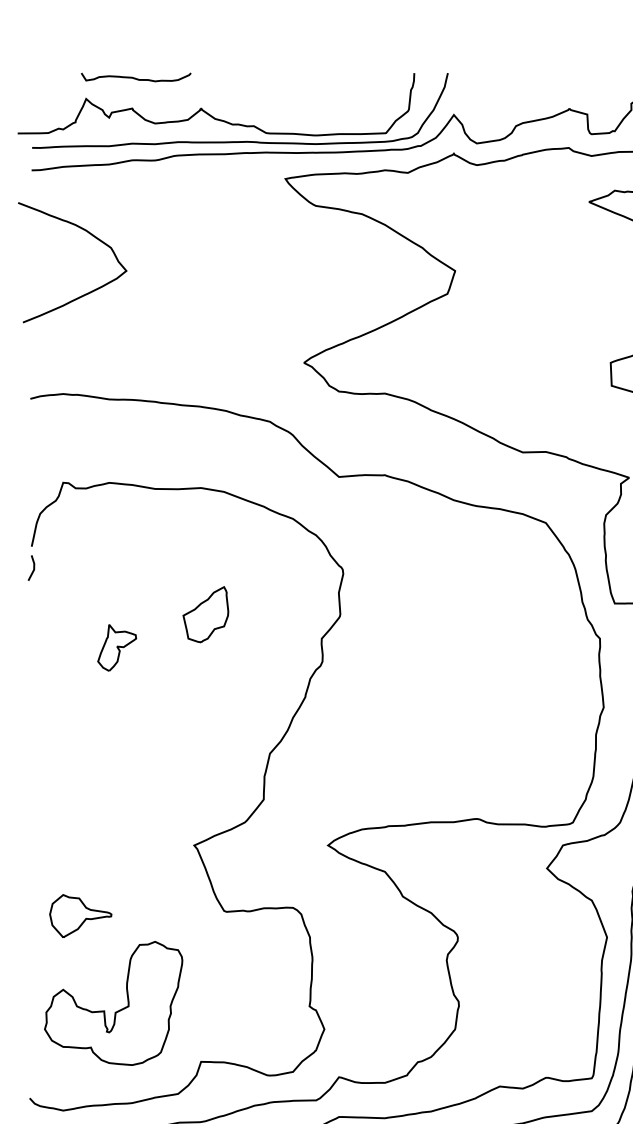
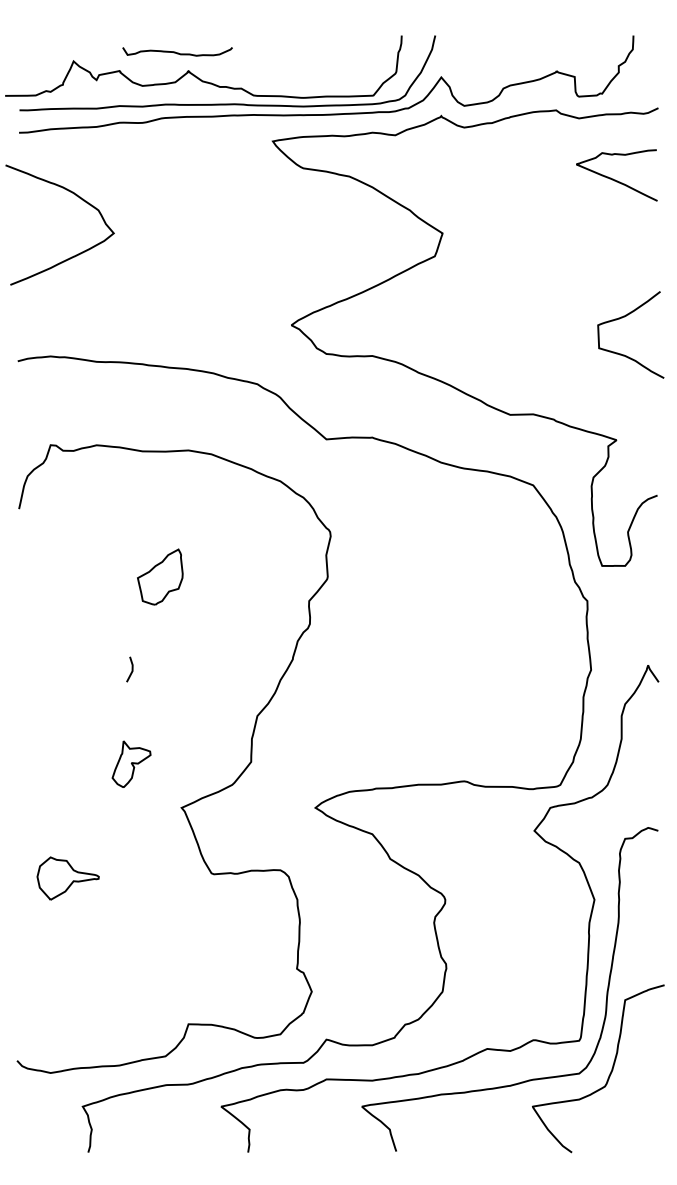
curve: (136, 78) -> (177, 52), moved
line: (33, 568) -> (131, 669), moved
part: (206, 614) -> (160, 576), moved
part: (117, 647) -> (131, 763), moved
part: (116, 1011) -> (103, 973), removed

